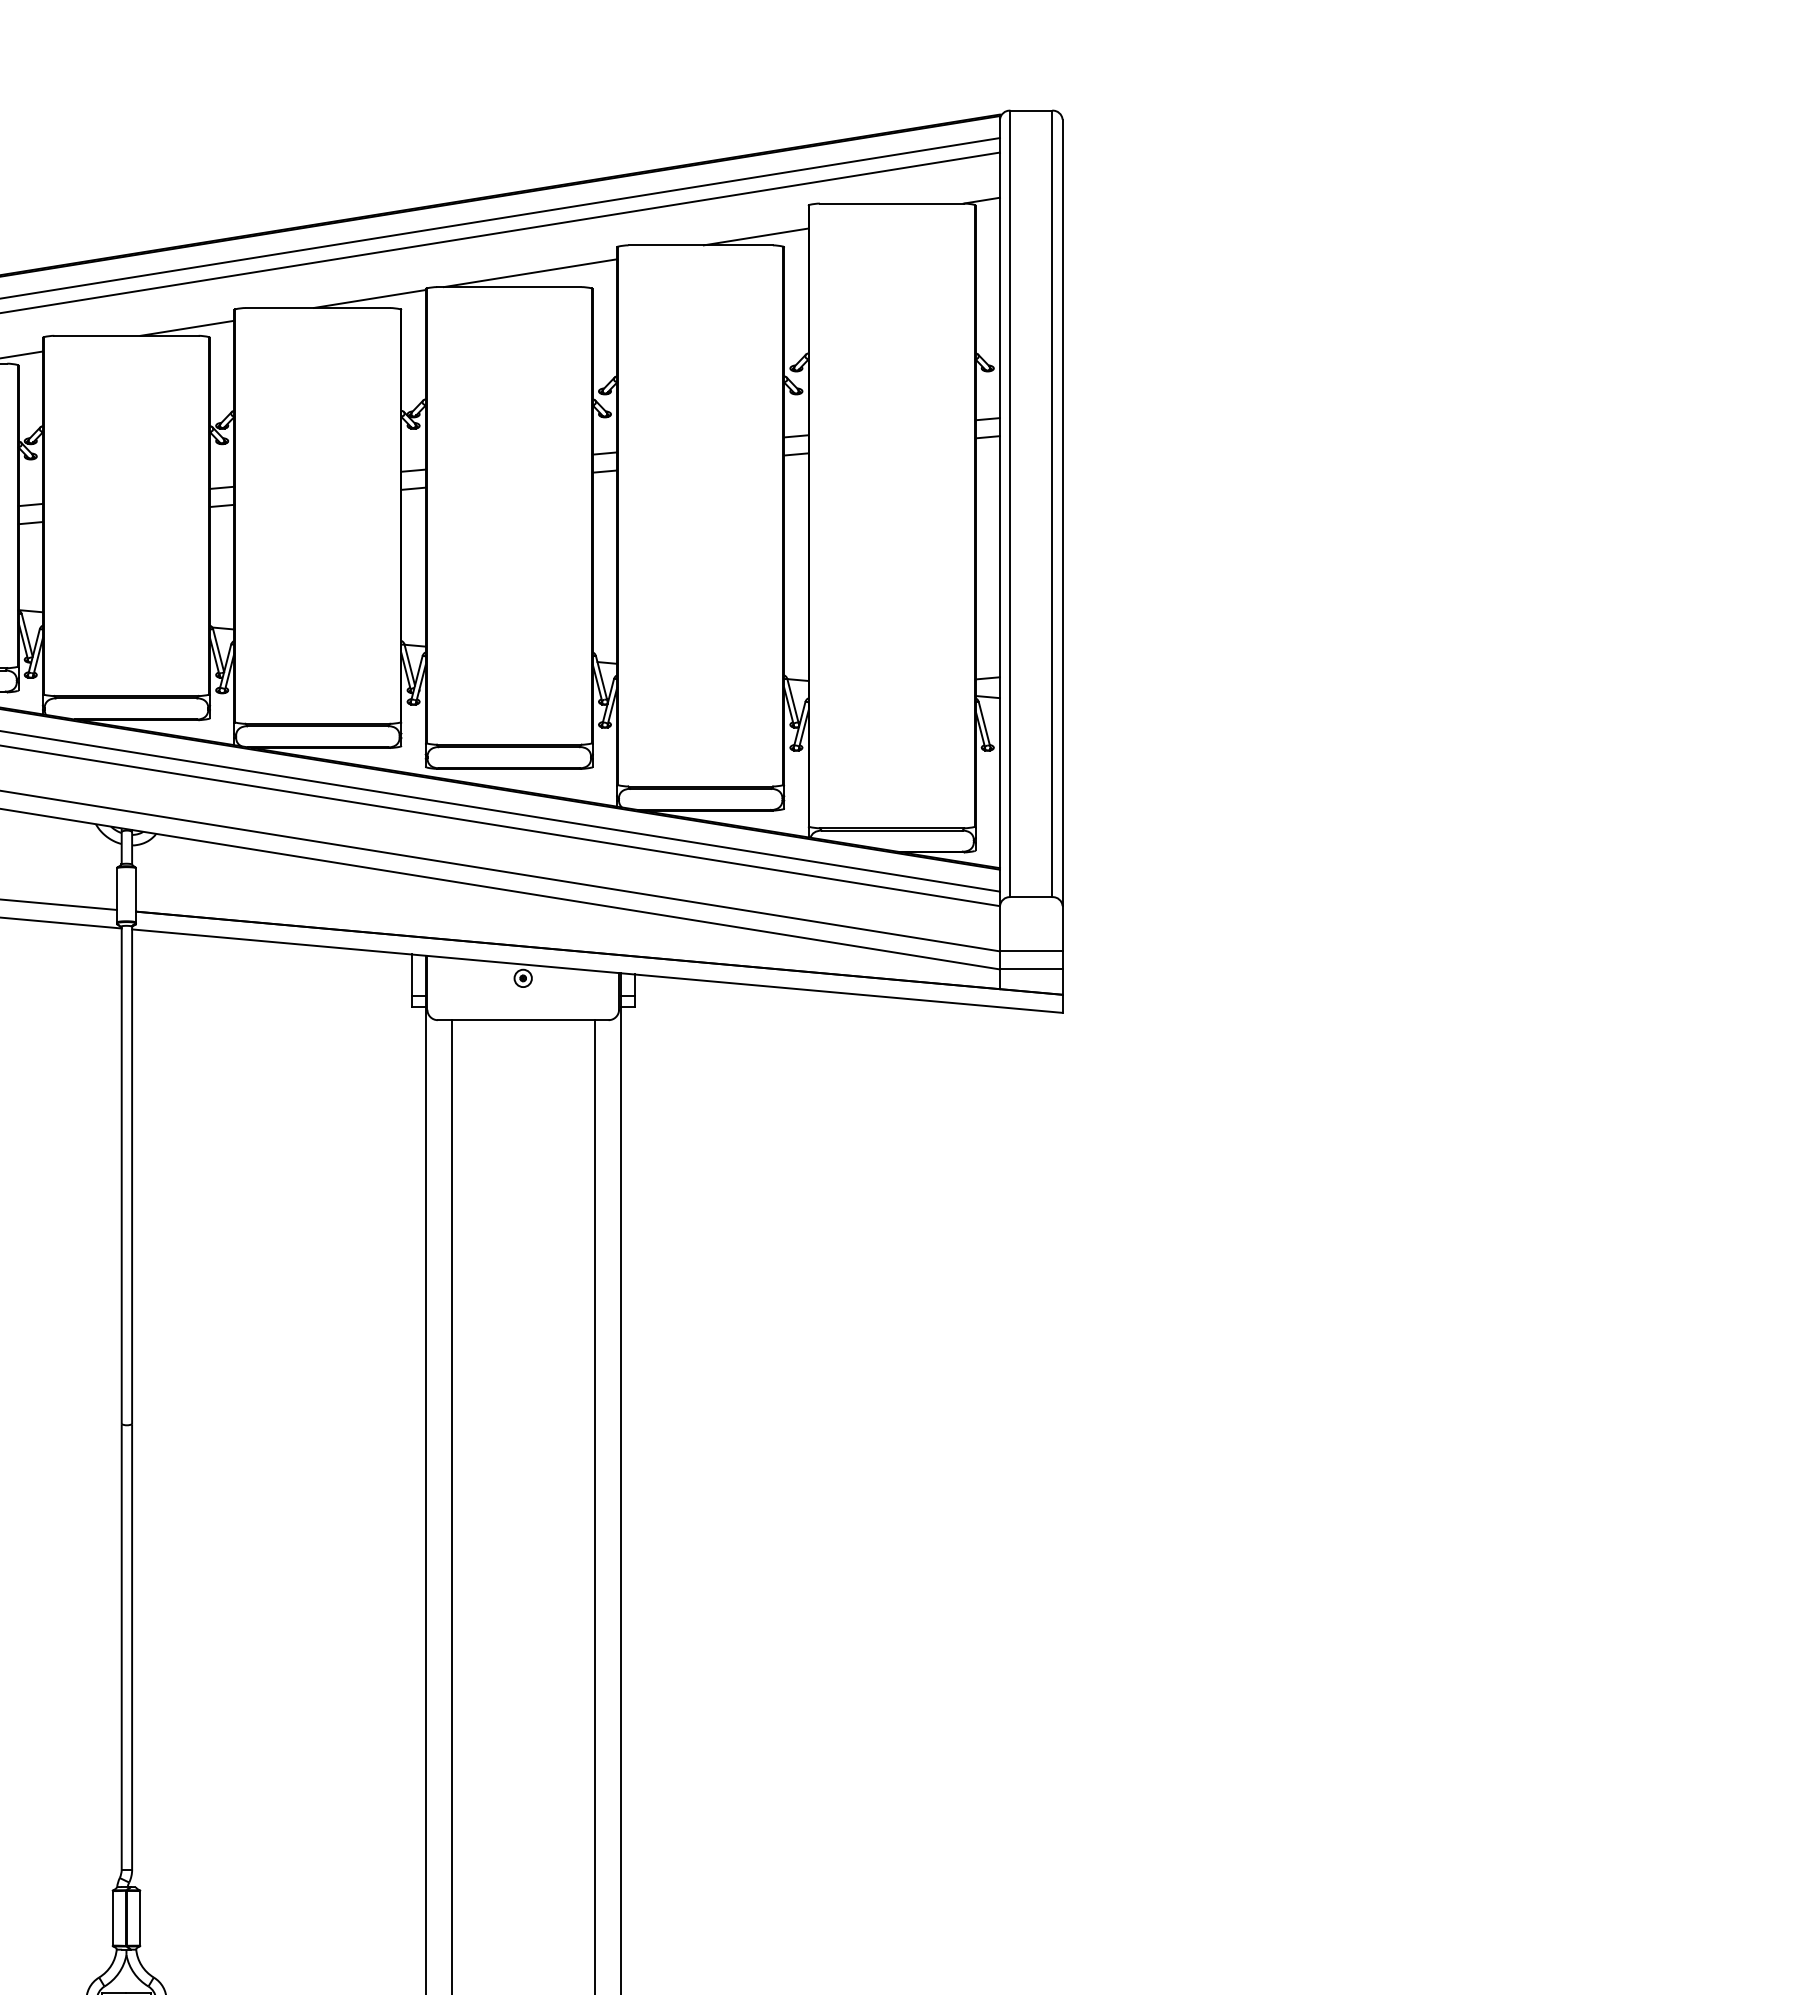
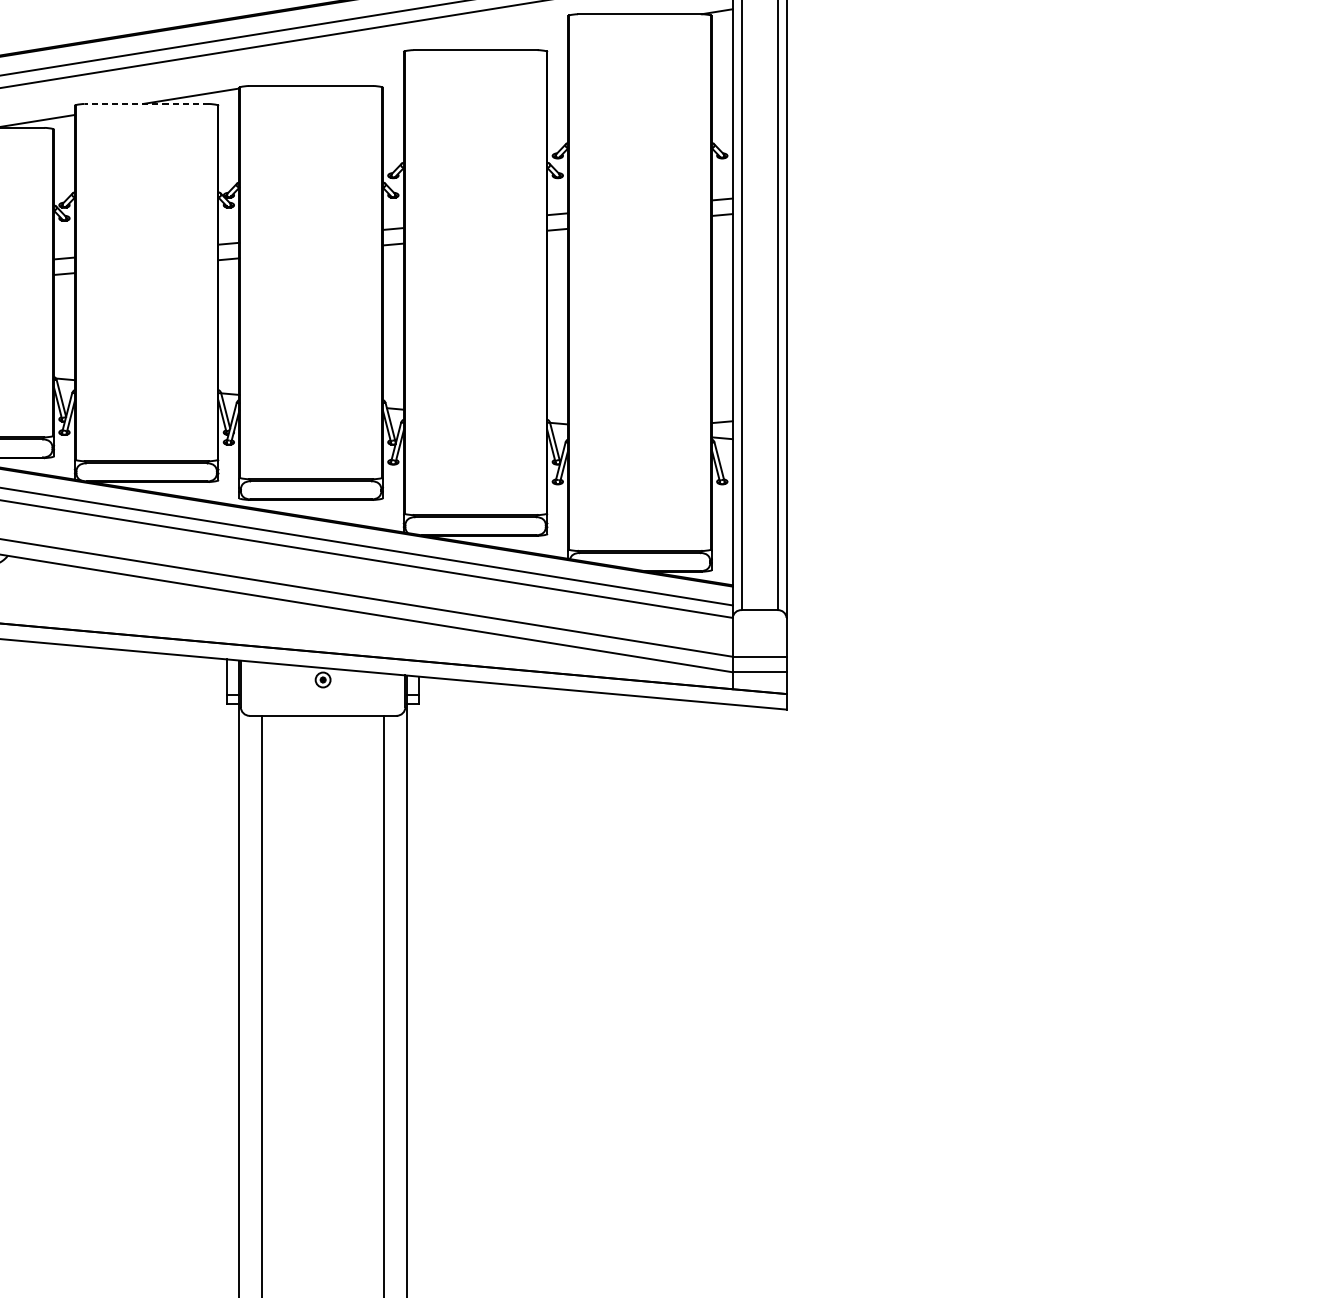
line: (755, 236) -> (522, 42), removed
line: (530, 273) -> (329, 74), removed
line: (317, 307) -> (146, 103), solid -> dashed

